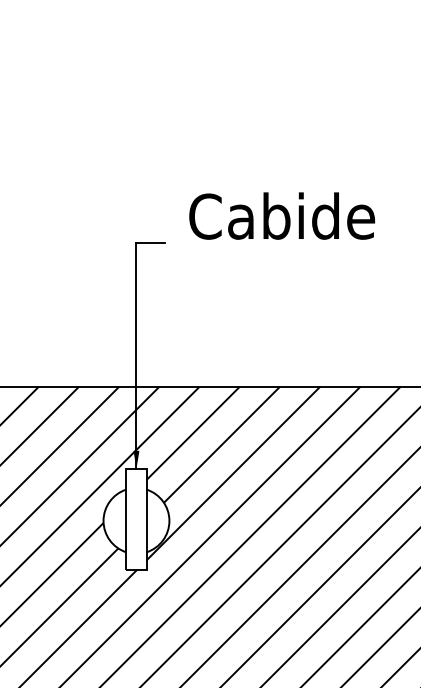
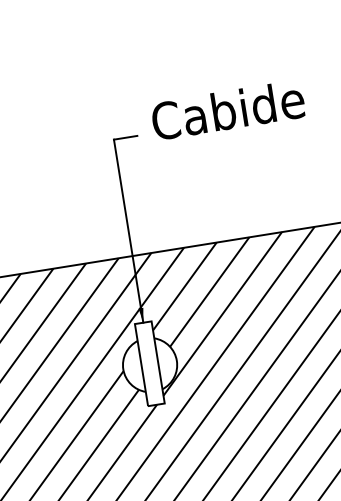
text: (282, 215) -> (228, 109), moved

